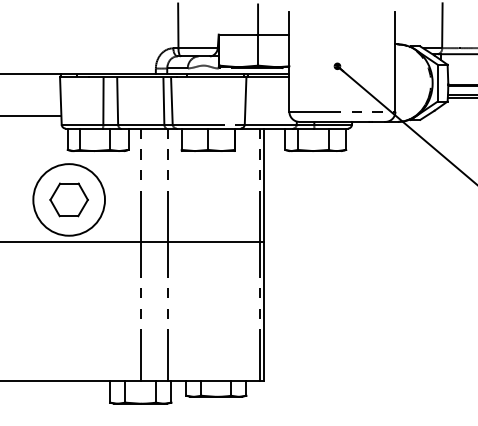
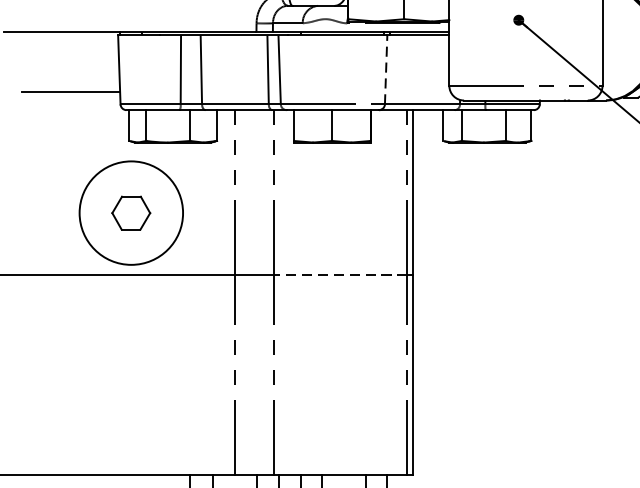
line: (245, 100) -> (385, 69), solid -> dashed
part: (68, 199) -> (130, 212), size x0.7
line: (213, 242) -> (339, 274), solid -> dashed

